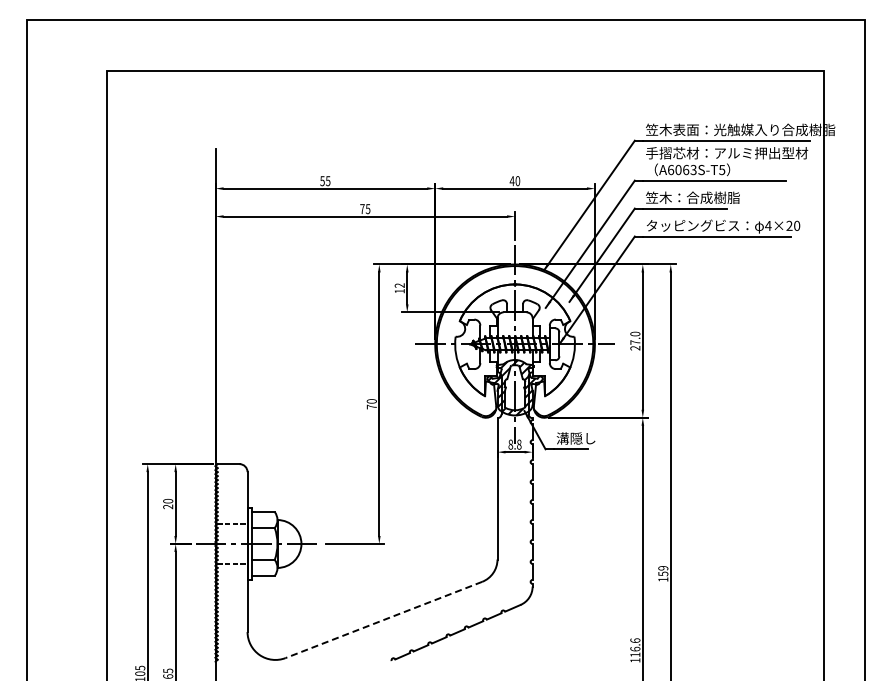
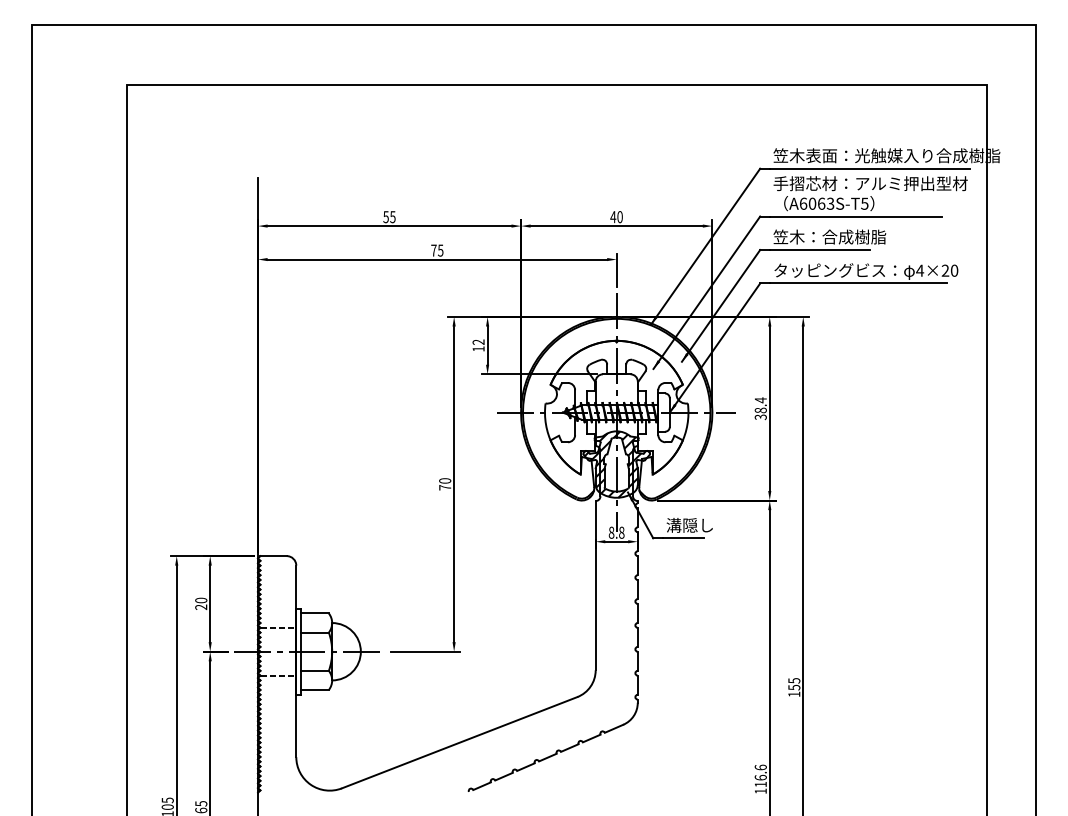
text: (635, 340) -> (760, 408), 27.0 -> 38.4
text: (663, 568) -> (794, 681), 159 -> 155
line: (383, 620) -> (459, 743), dashed -> solid

